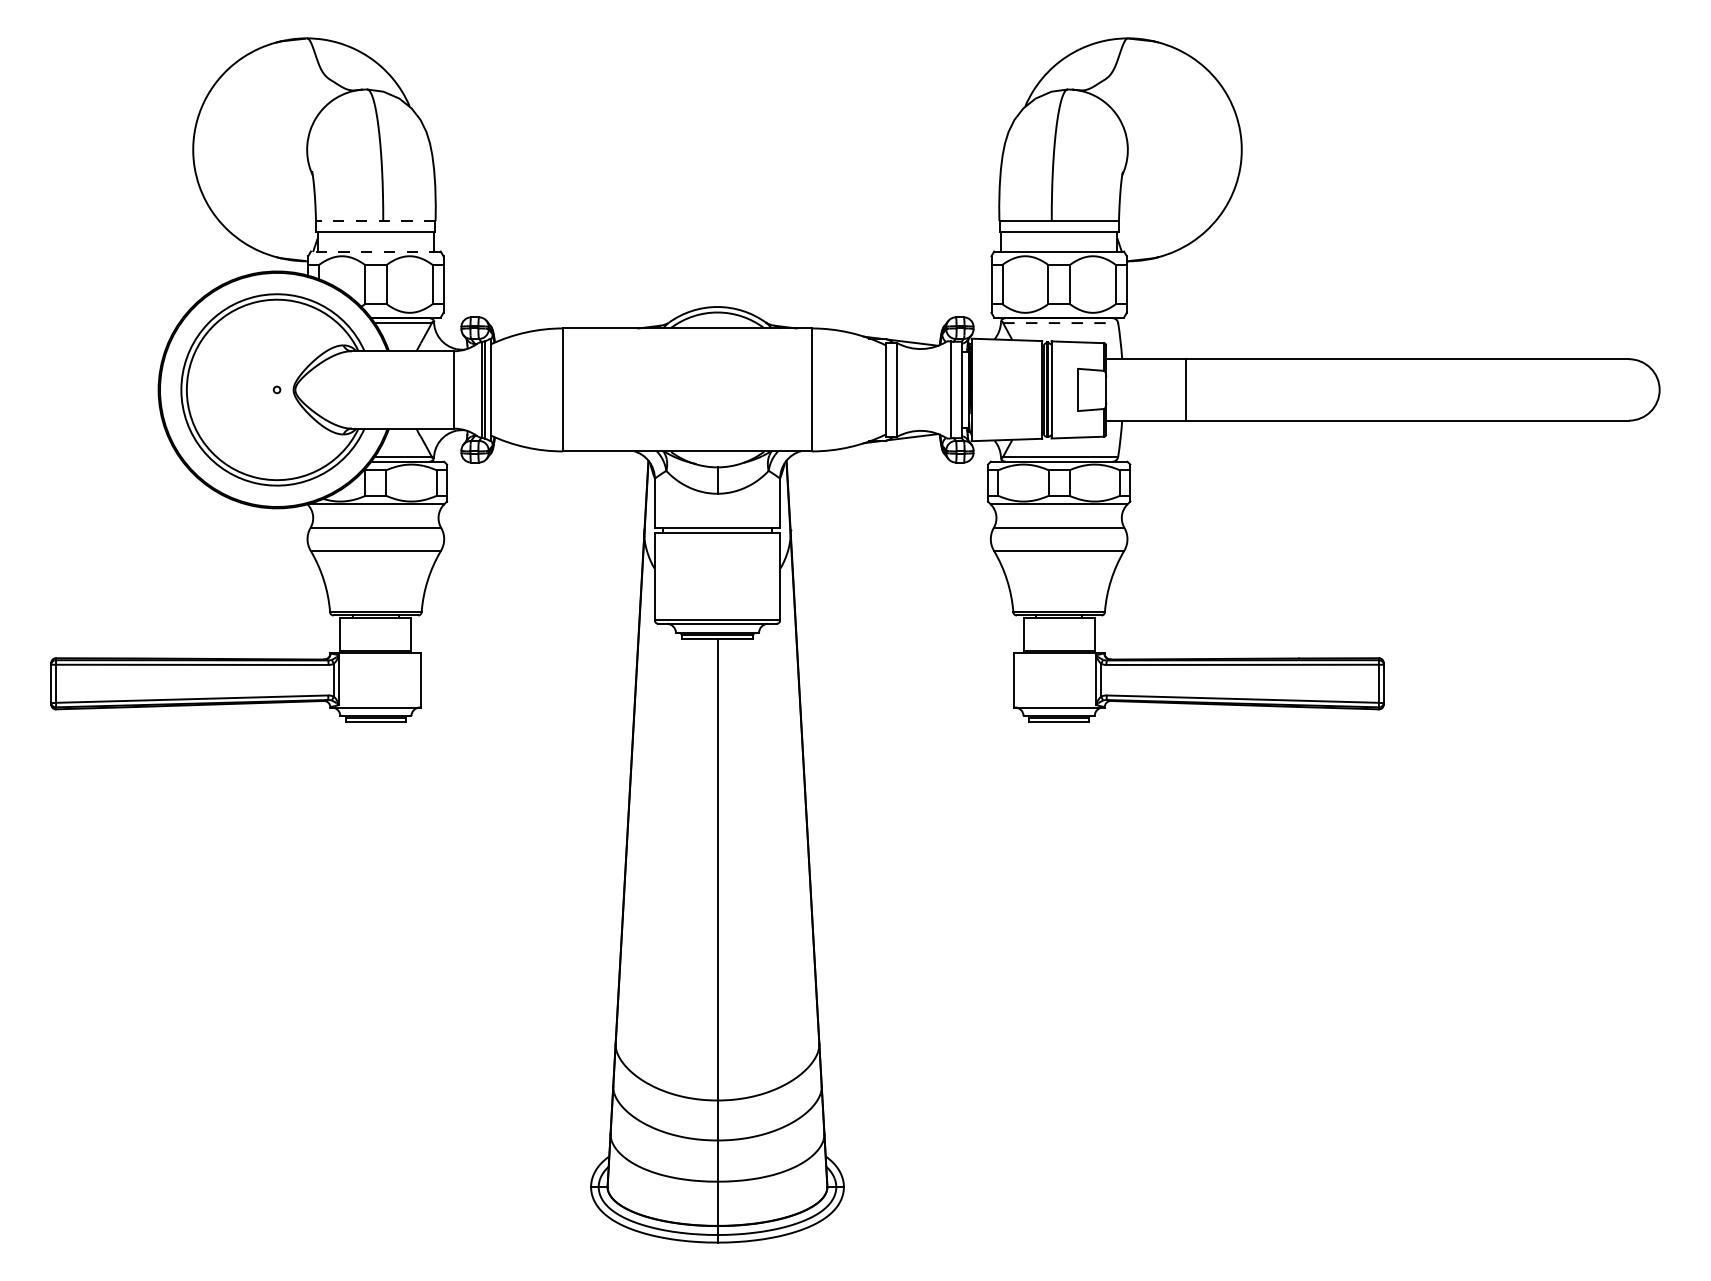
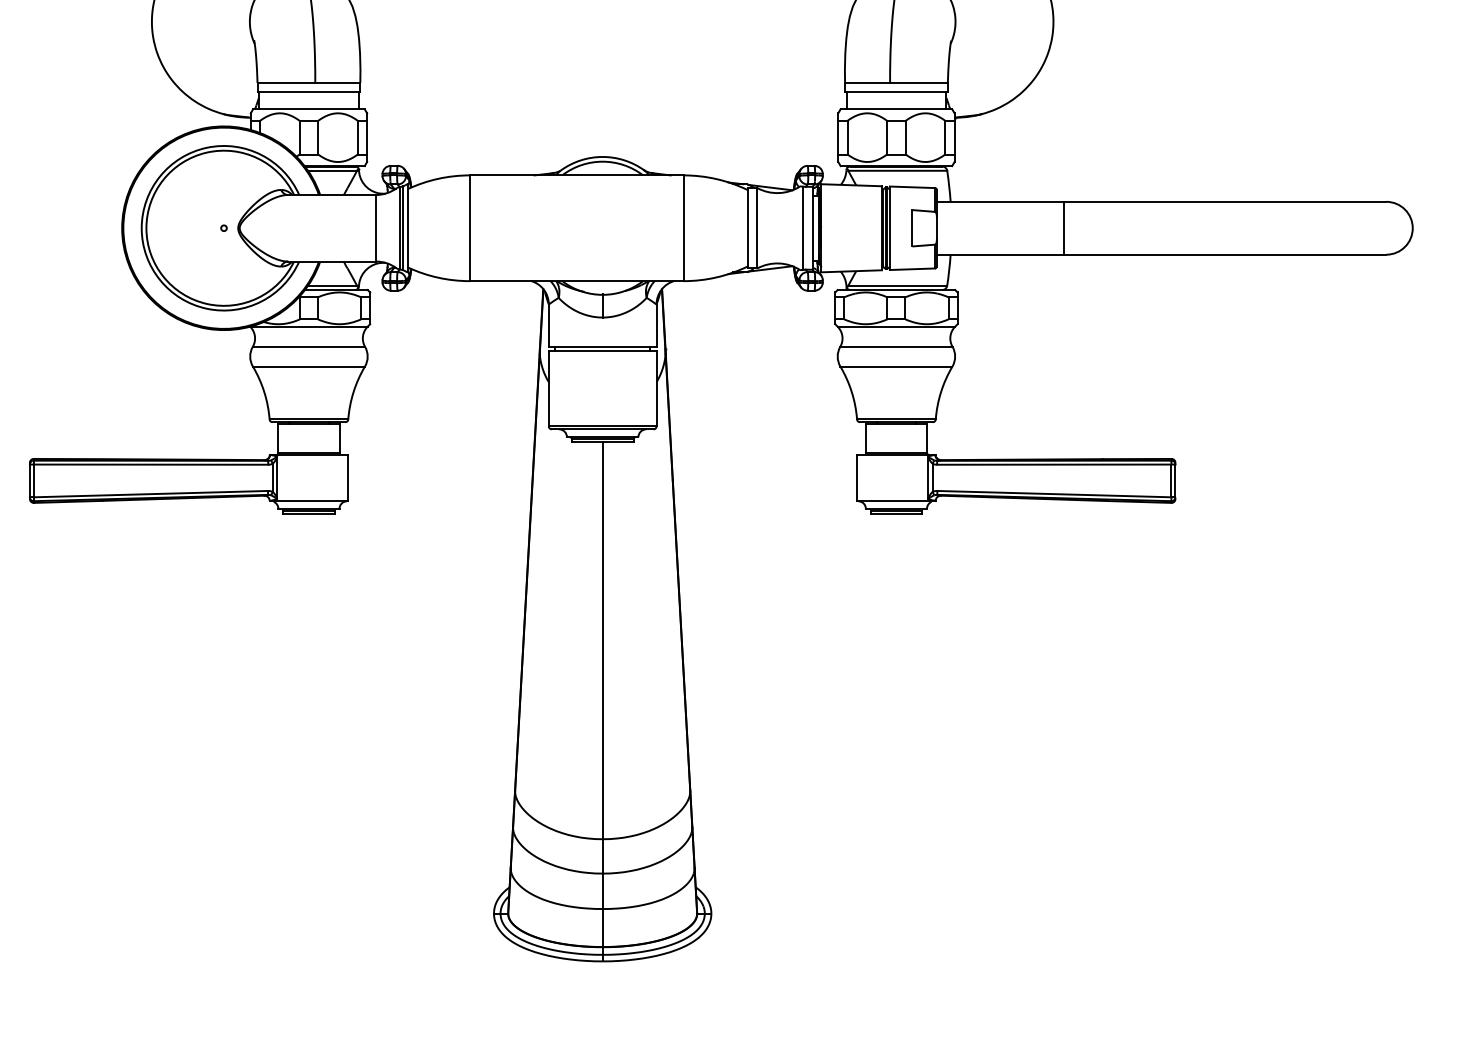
line: (375, 221) -> (308, 83), dashed -> solid
line: (375, 251) -> (308, 109), dashed -> solid
line: (1061, 323) -> (898, 171), dashed -> solid
line: (1186, 389) -> (1064, 227), moved

